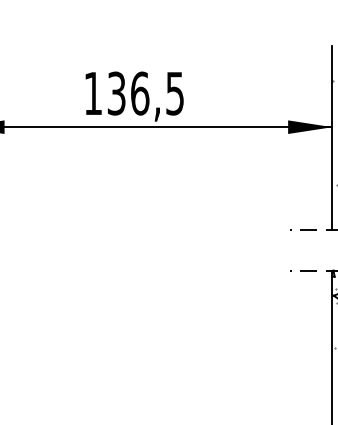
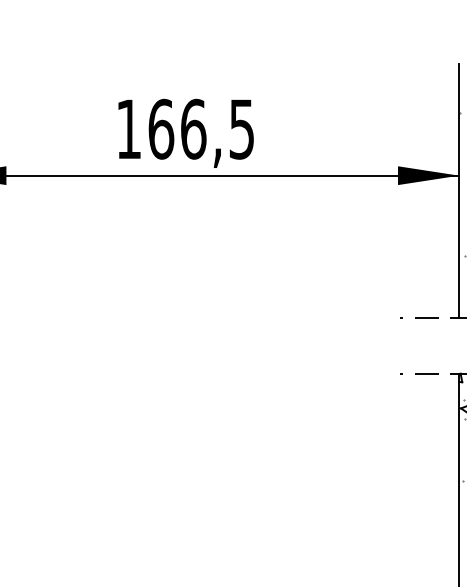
text: (116, 93) -> (160, 129), 136,5 -> 166,5

